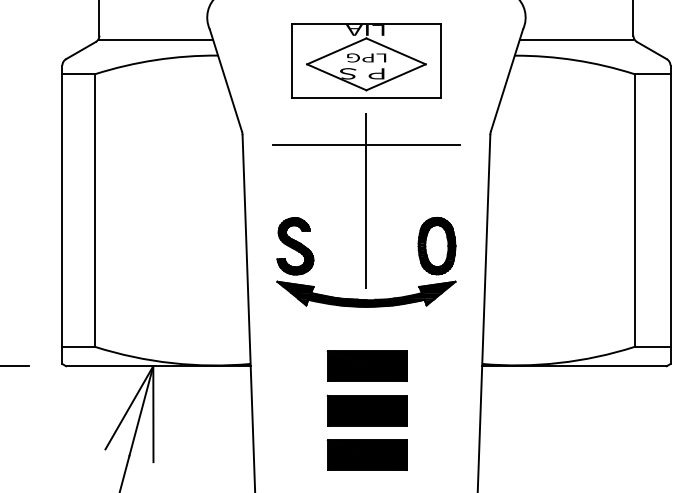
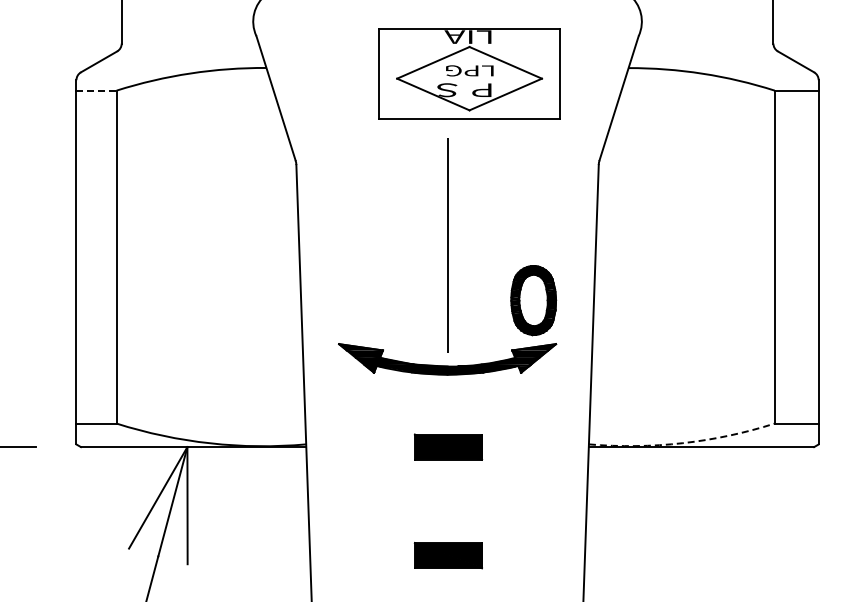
line: (155, 39) -> (190, 48), removed
line: (576, 39) -> (703, 48), removed
part: (366, 60) -> (469, 73), moved
line: (79, 74) -> (97, 90), solid -> dashed
line: (366, 145) -> (447, 177), removed
part: (295, 246) -> (360, 300), removed
arc: (558, 363) -> (682, 443), solid -> dashed
part: (367, 366) -> (448, 447), size x0.7
part: (367, 410) -> (448, 501), removed
part: (367, 455) -> (448, 555), size x0.7

